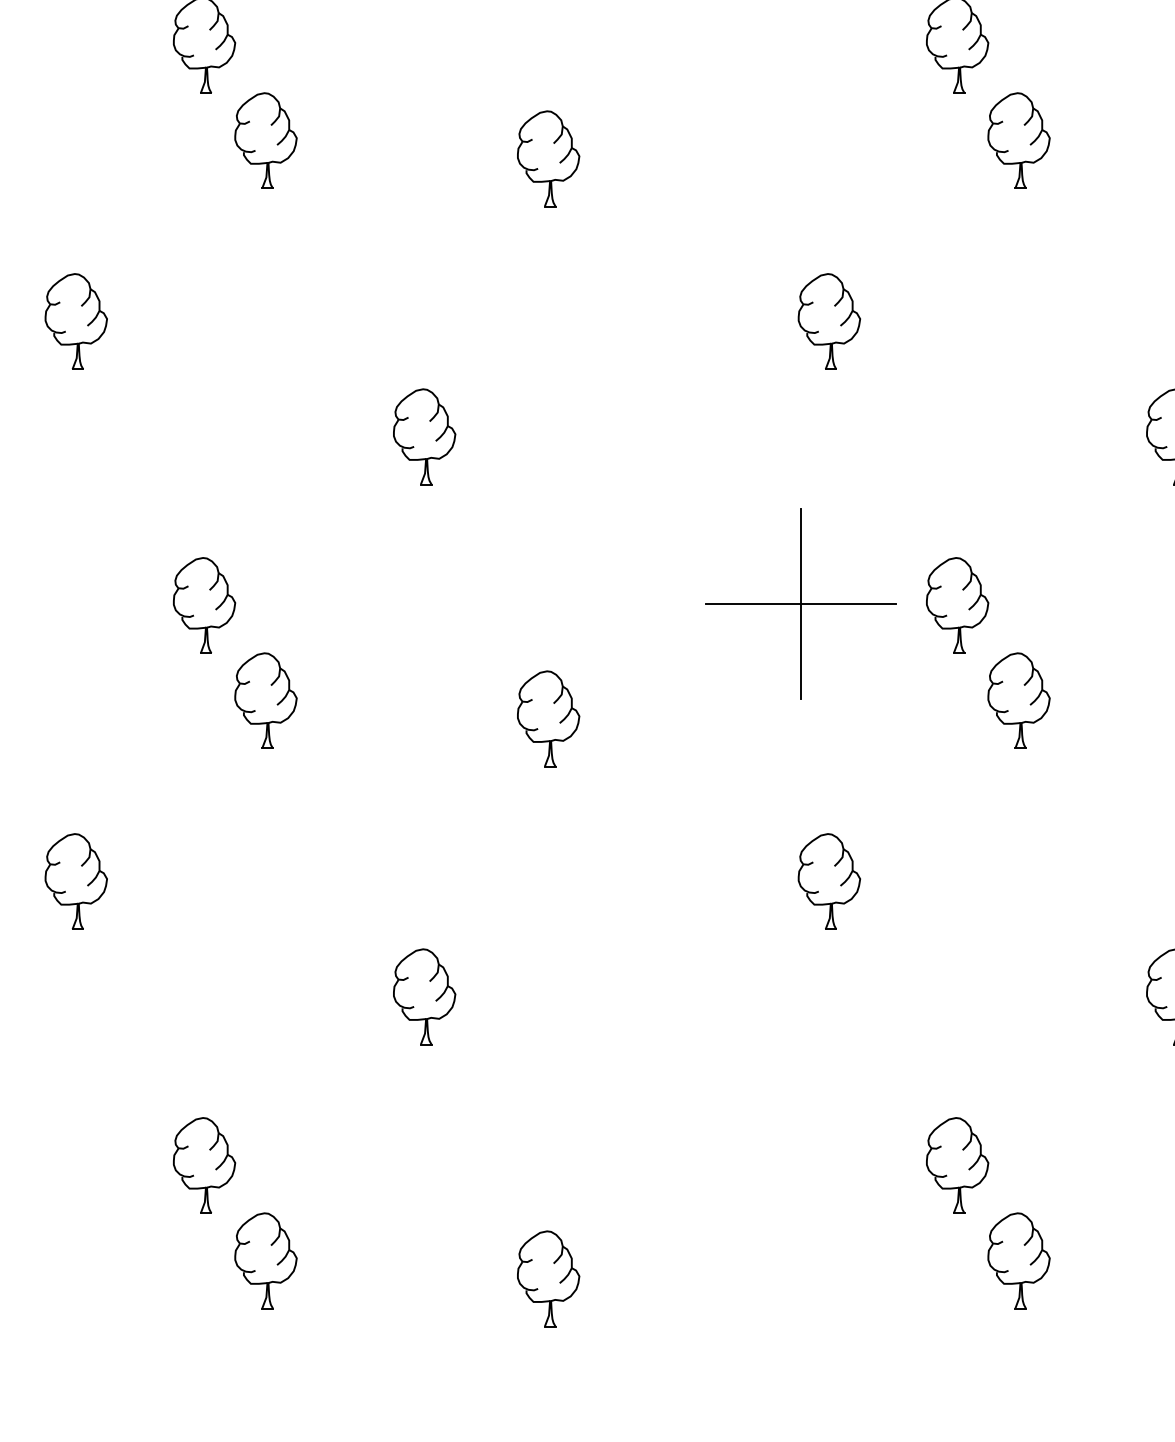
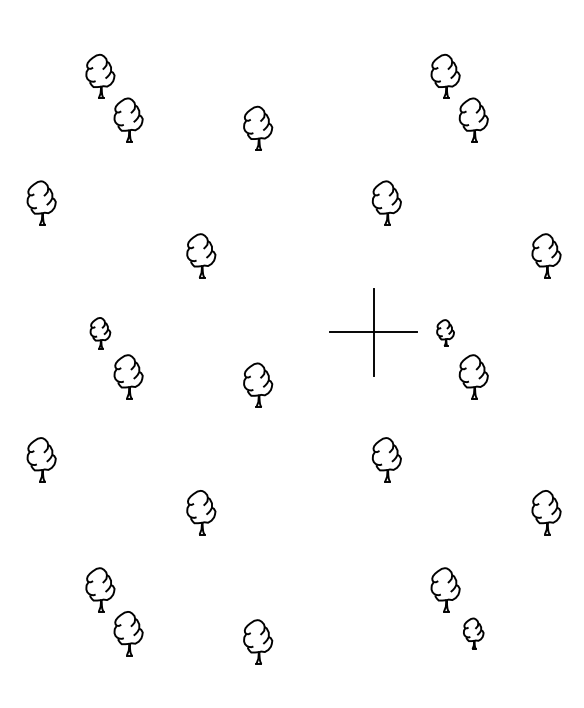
part: (204, 603) -> (100, 332), size x0.7
part: (957, 603) -> (445, 332), size x0.6
part: (1018, 1260) -> (473, 633), size x0.7

